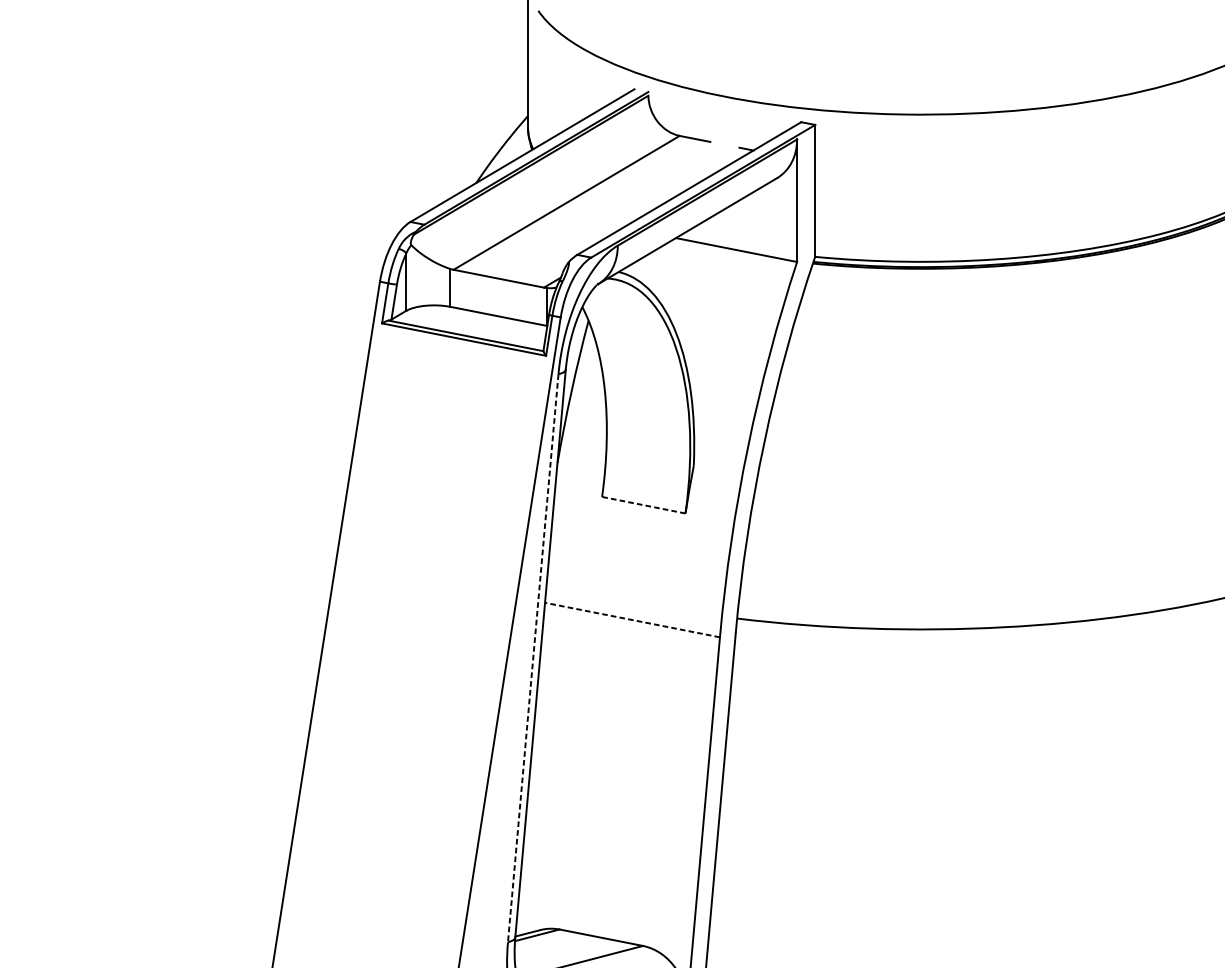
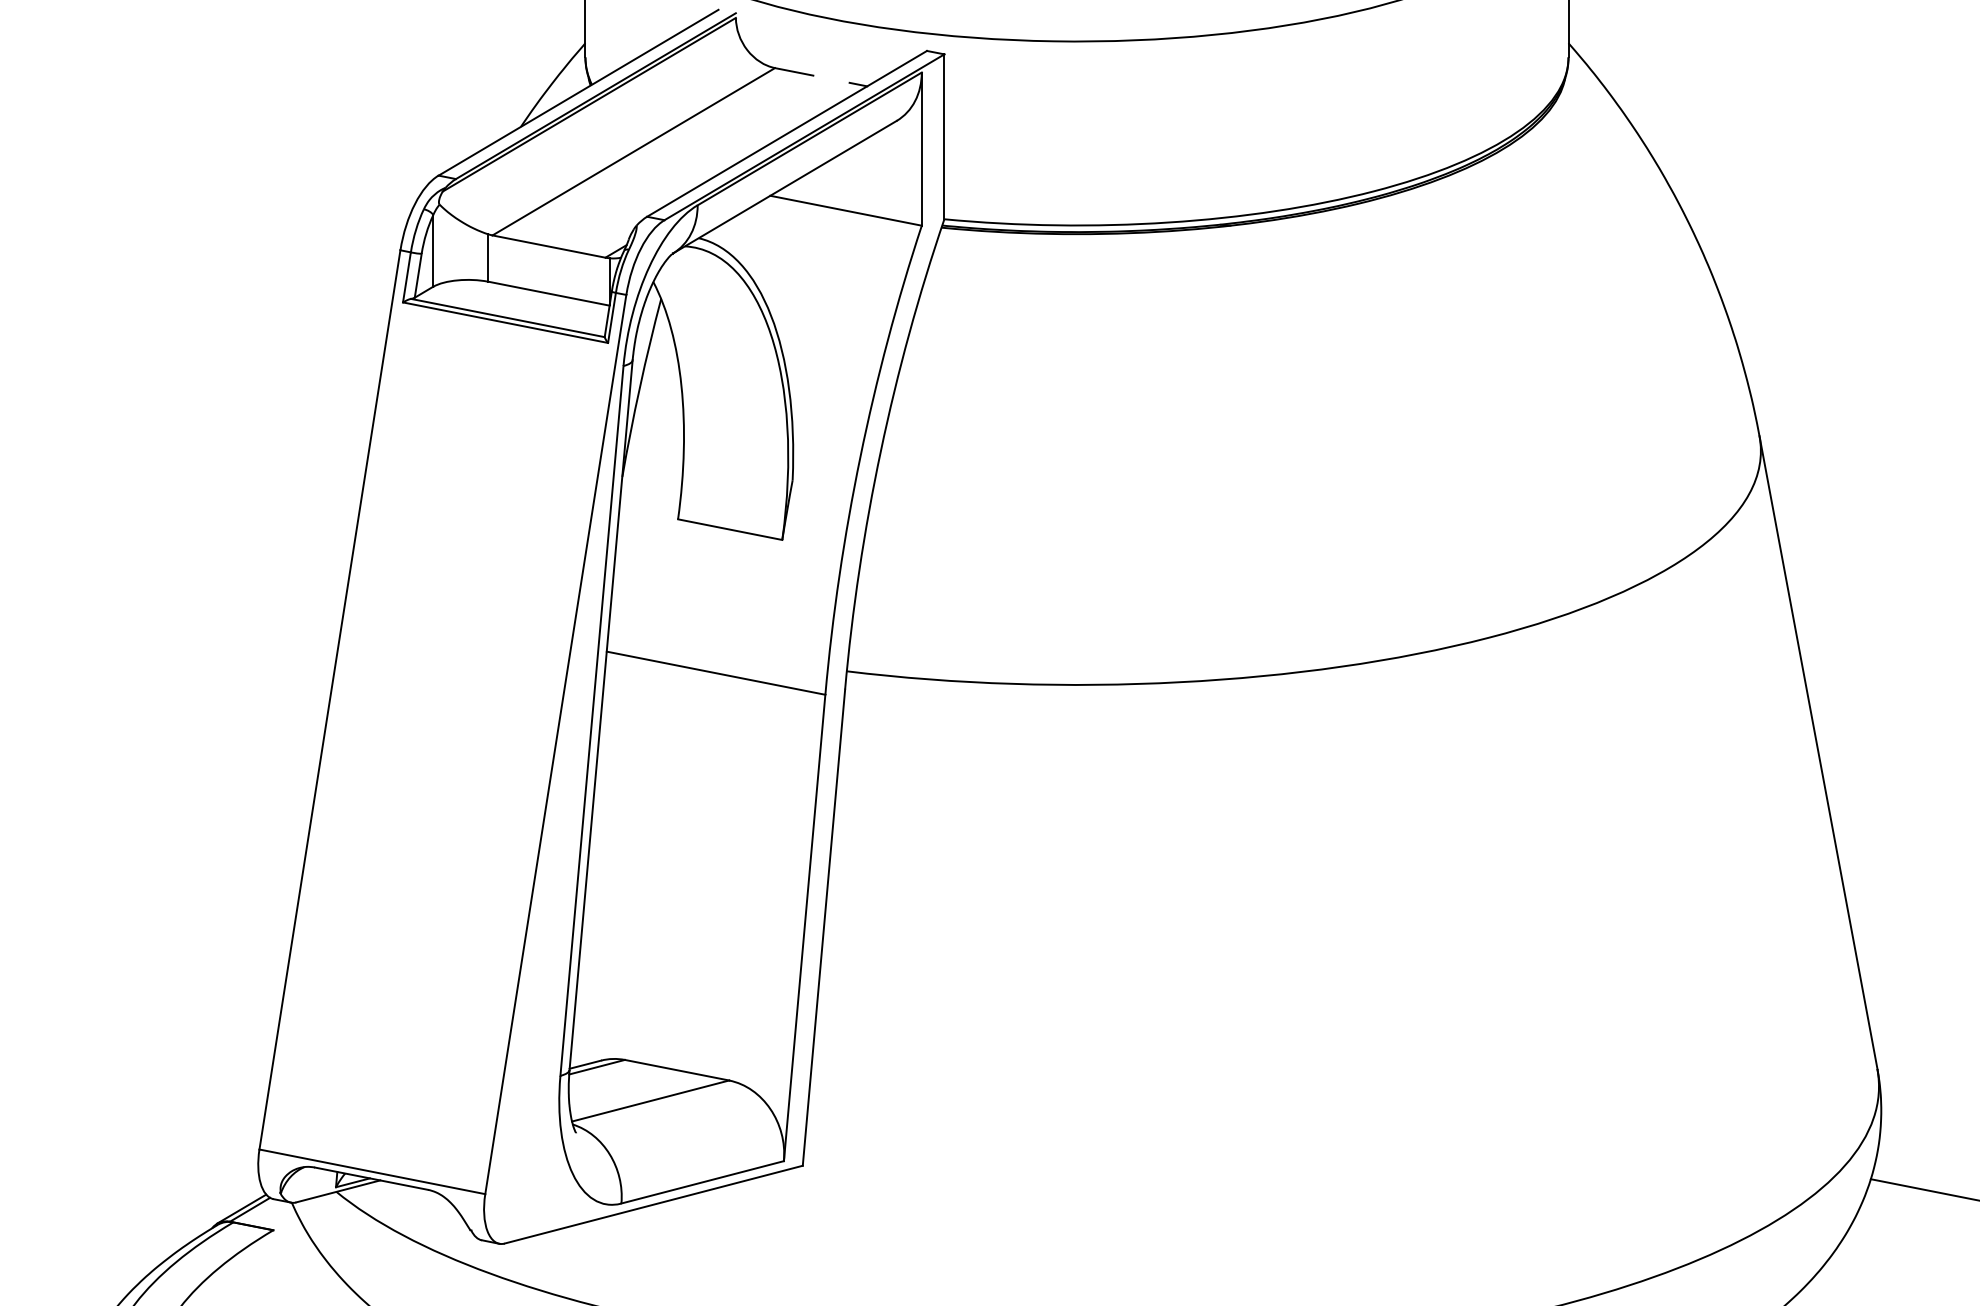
line: (643, 505) -> (729, 529), dashed -> solid
line: (632, 620) -> (715, 673), dashed -> solid
line: (532, 658) -> (591, 721), dashed -> solid

